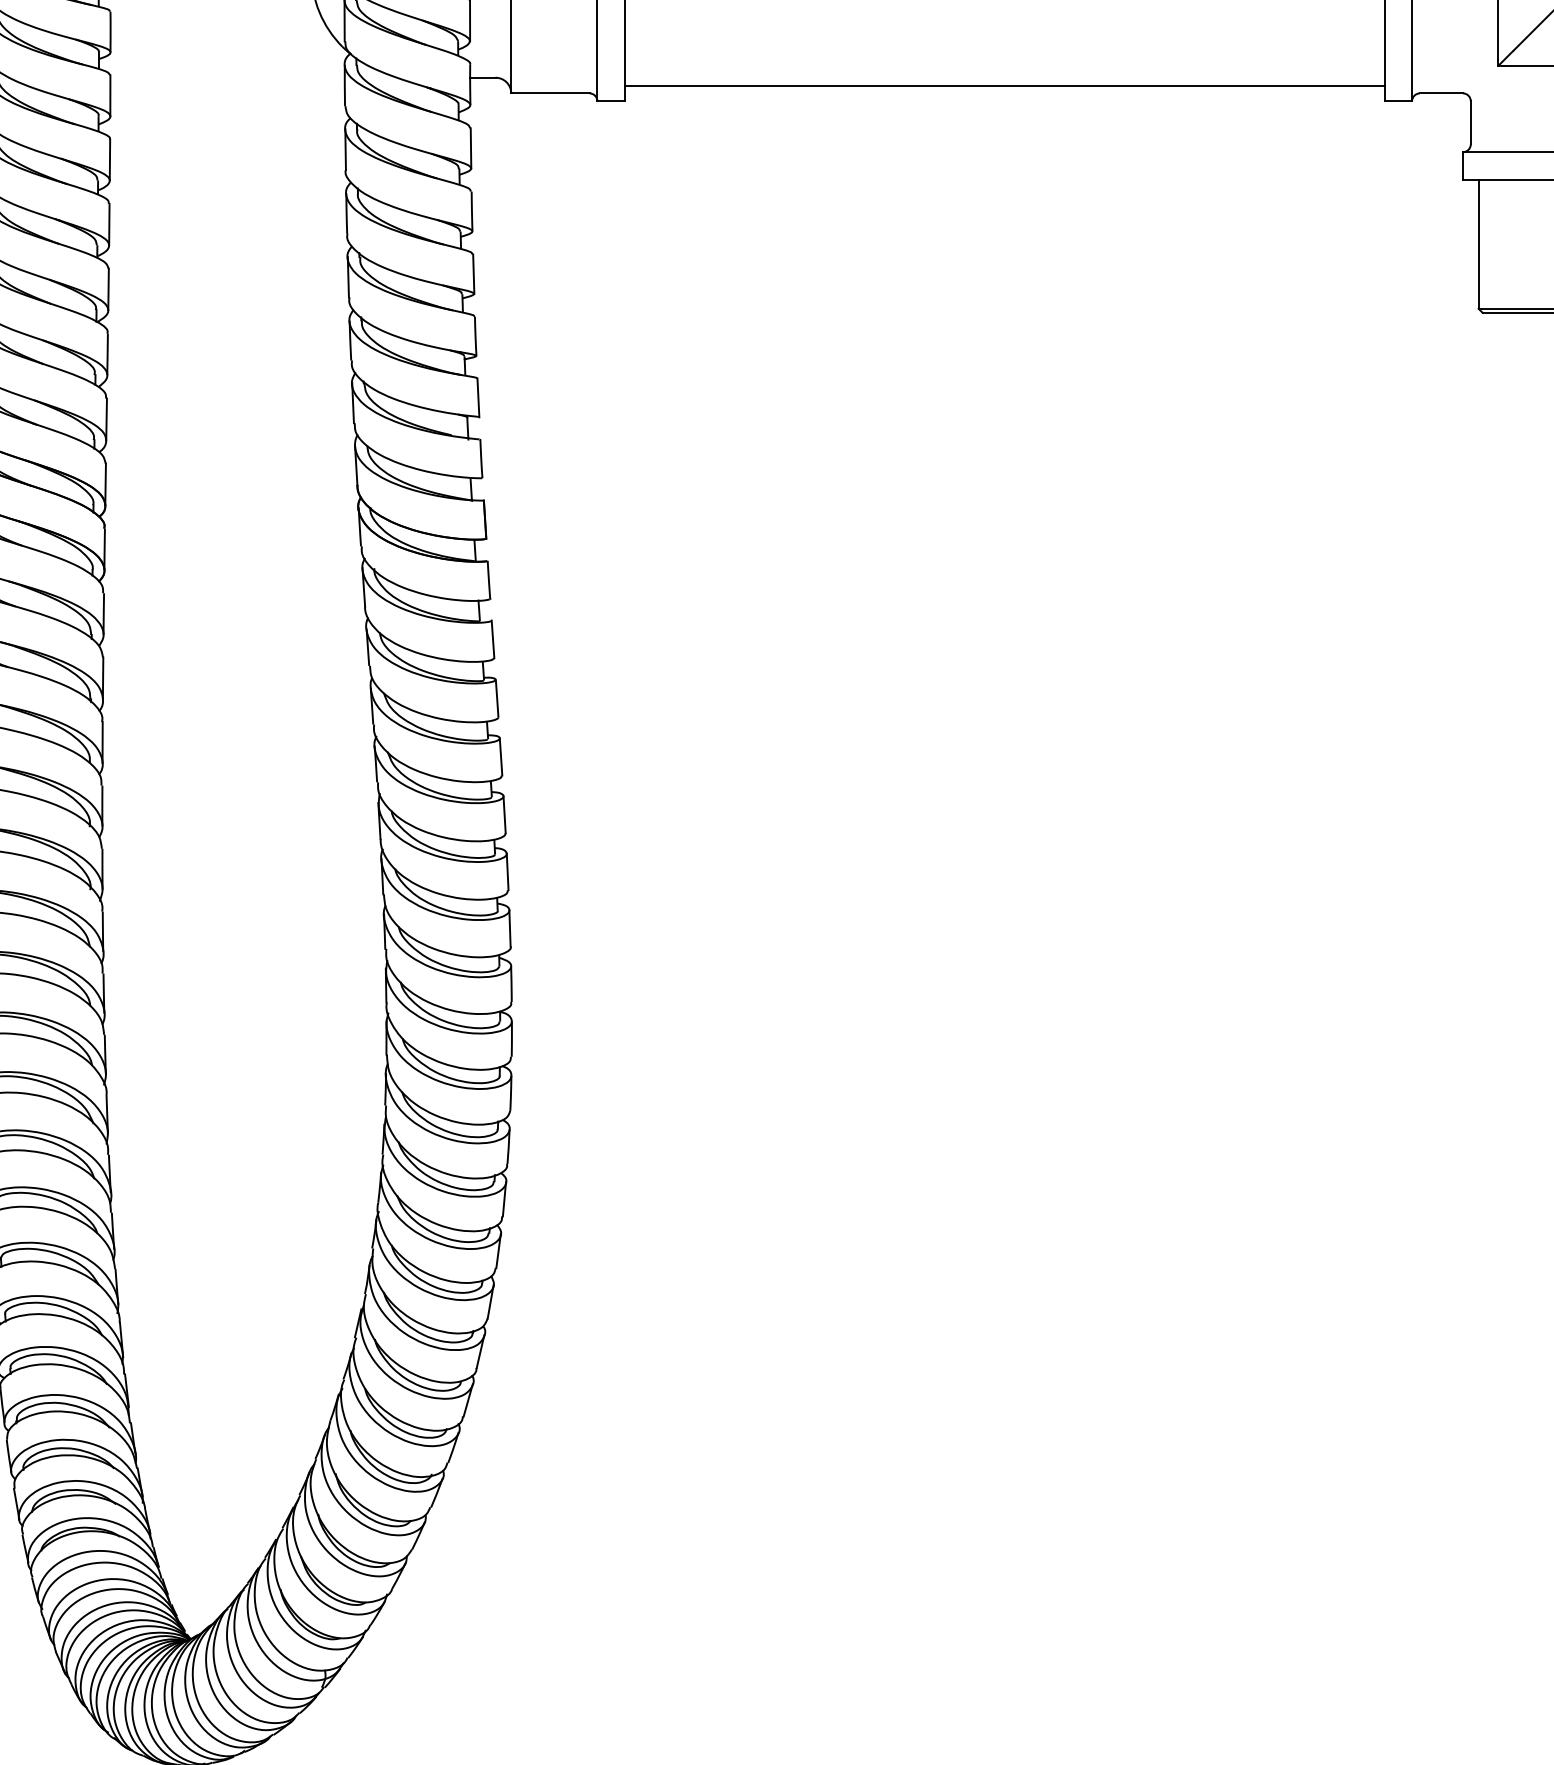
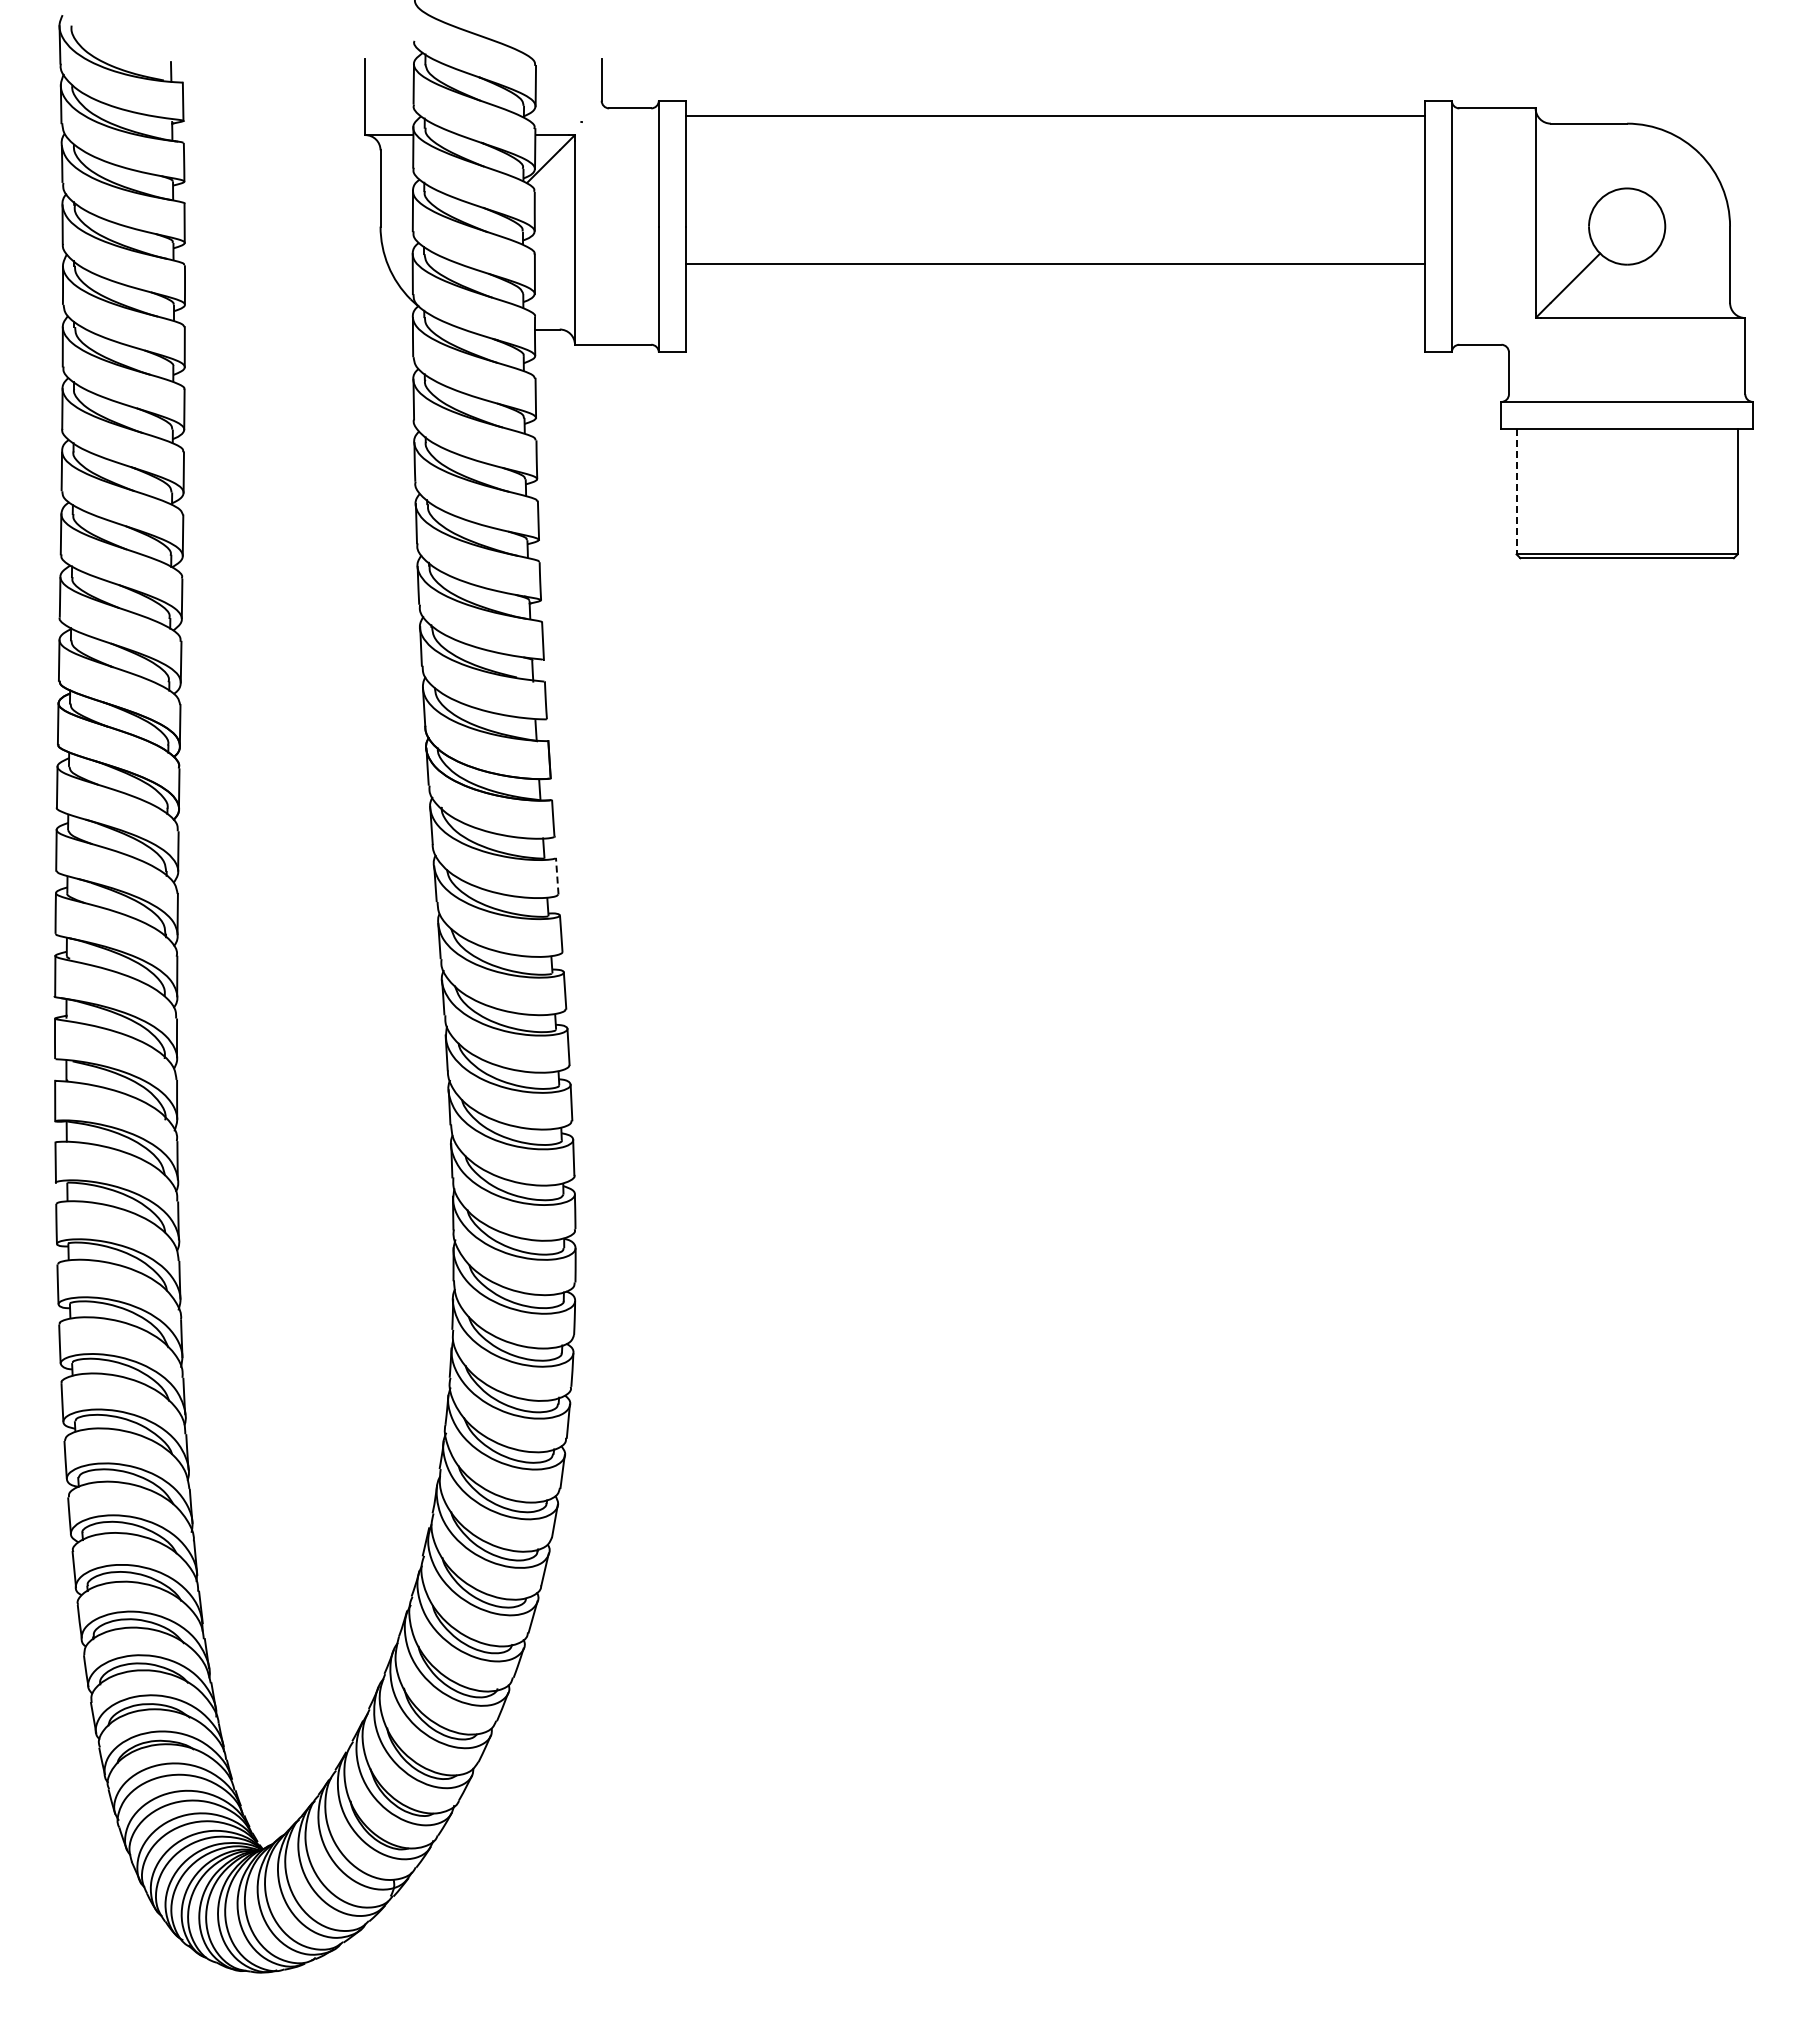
line: (1004, 85) -> (1055, 264), moved
line: (1478, 244) -> (1516, 491), solid -> dashed
line: (493, 638) -> (557, 875), solid -> dashed

